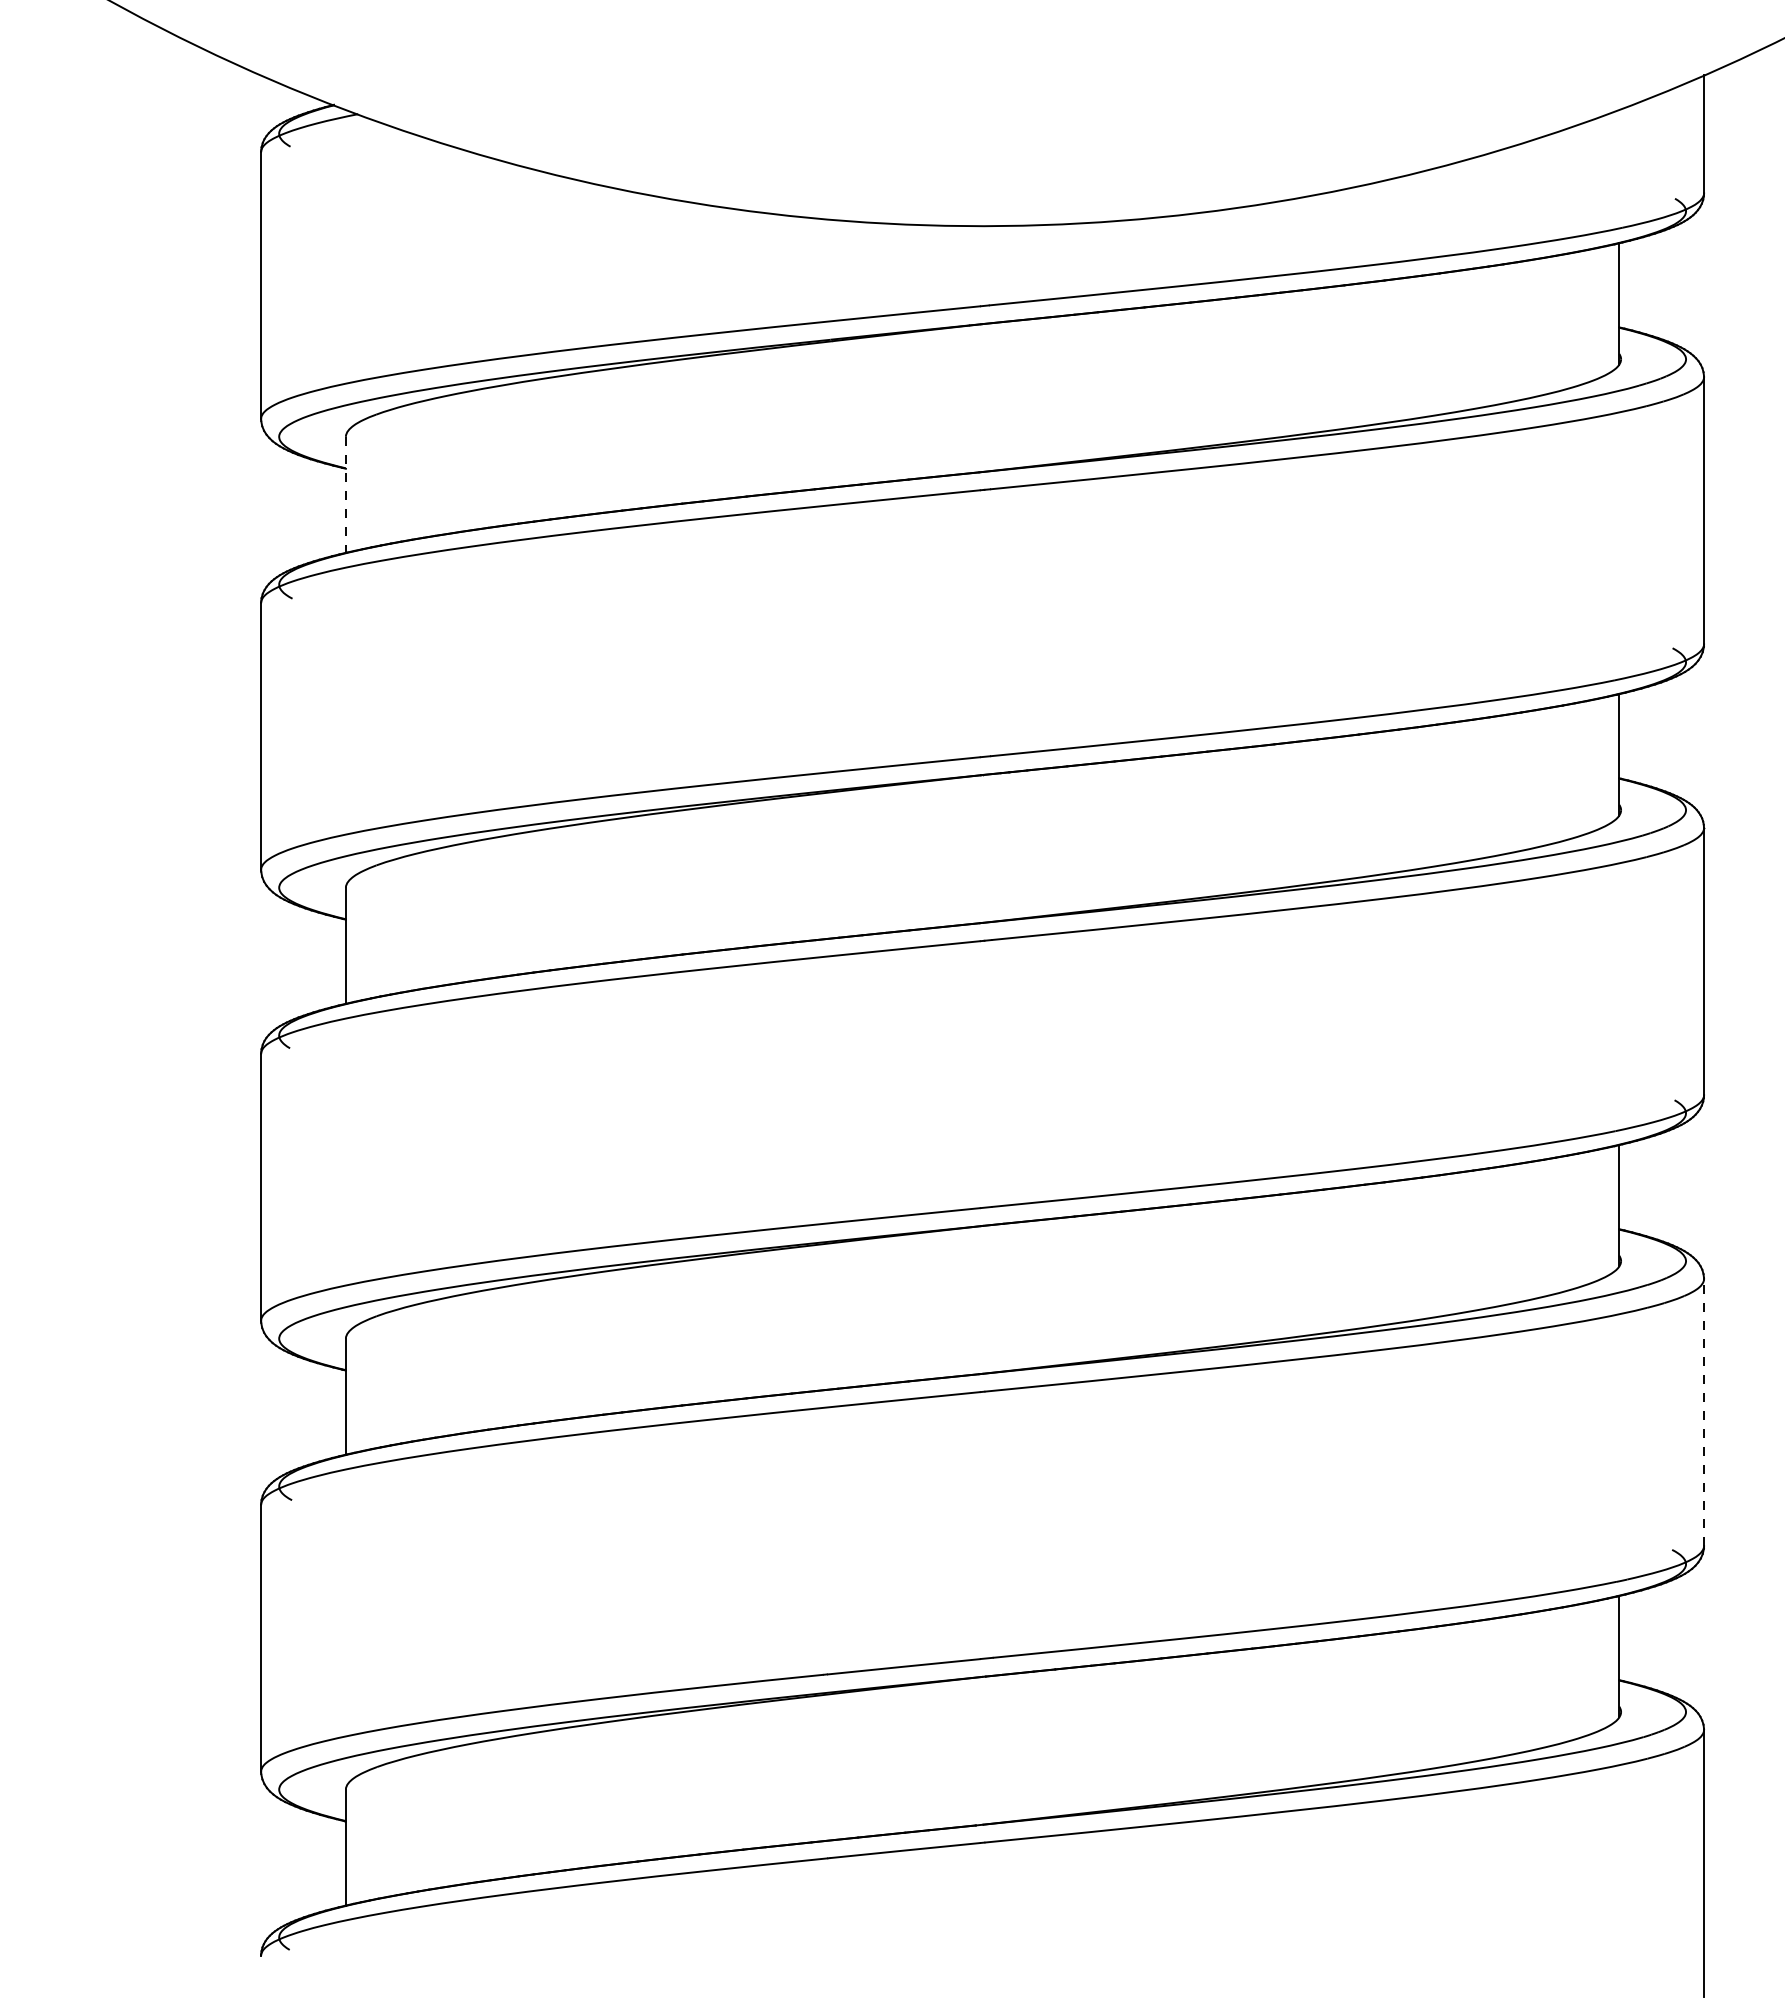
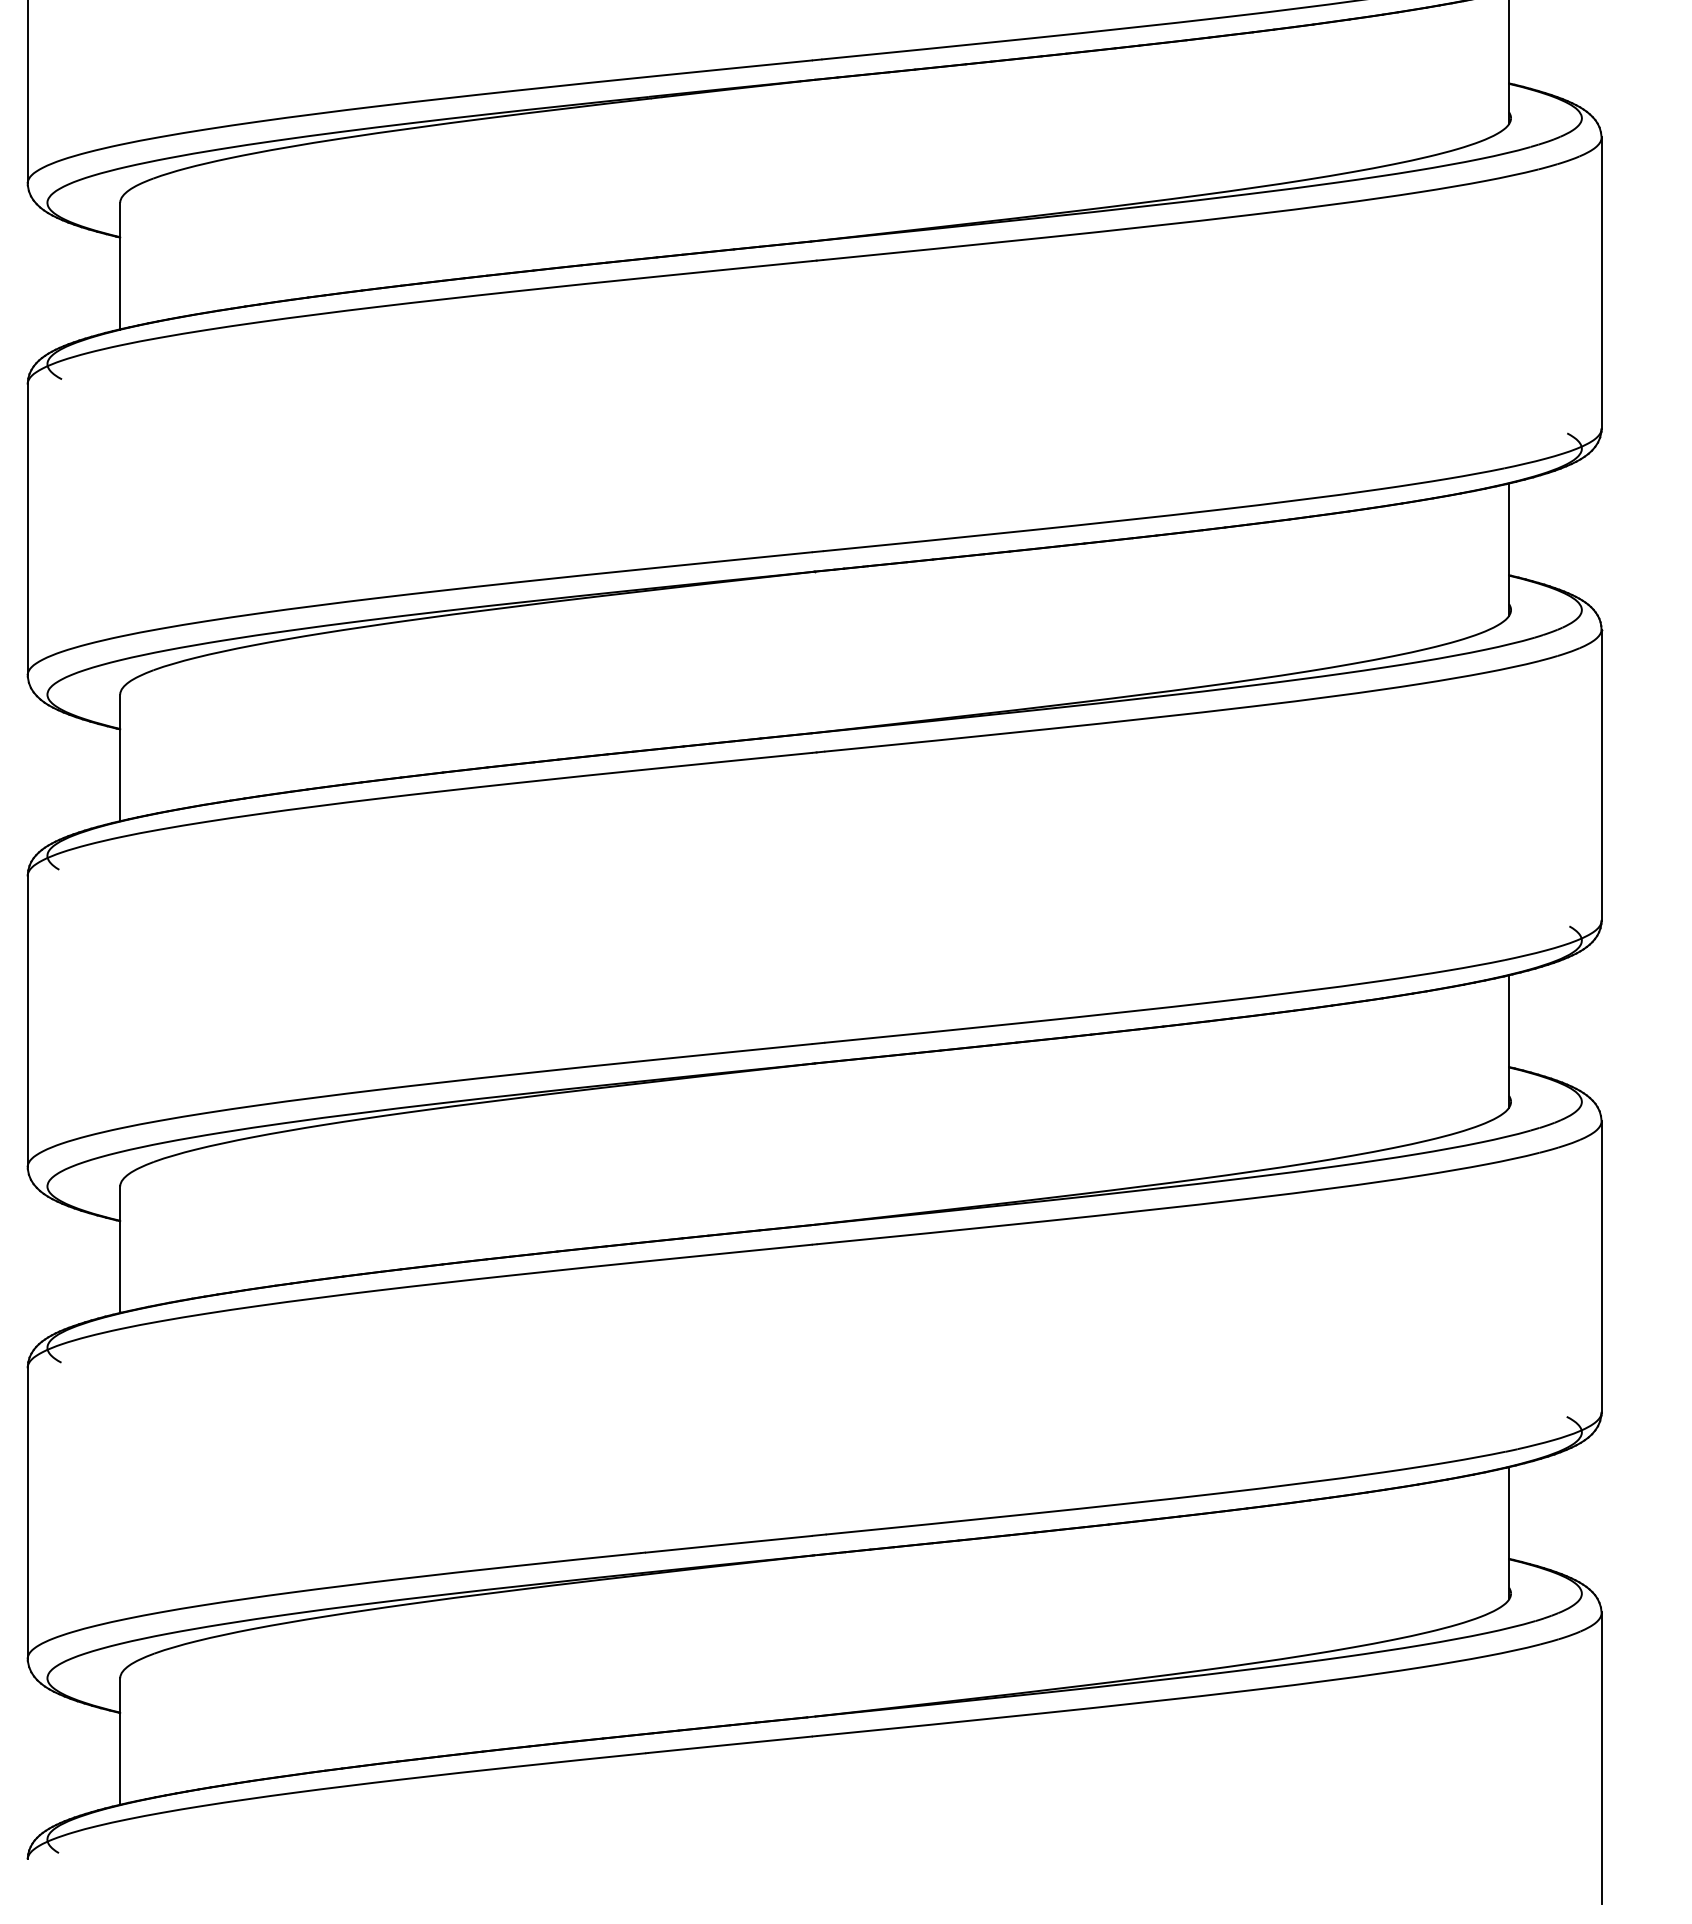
line: (345, 495) -> (119, 266), dashed -> solid
line: (1704, 1412) -> (1602, 1266), dashed -> solid

